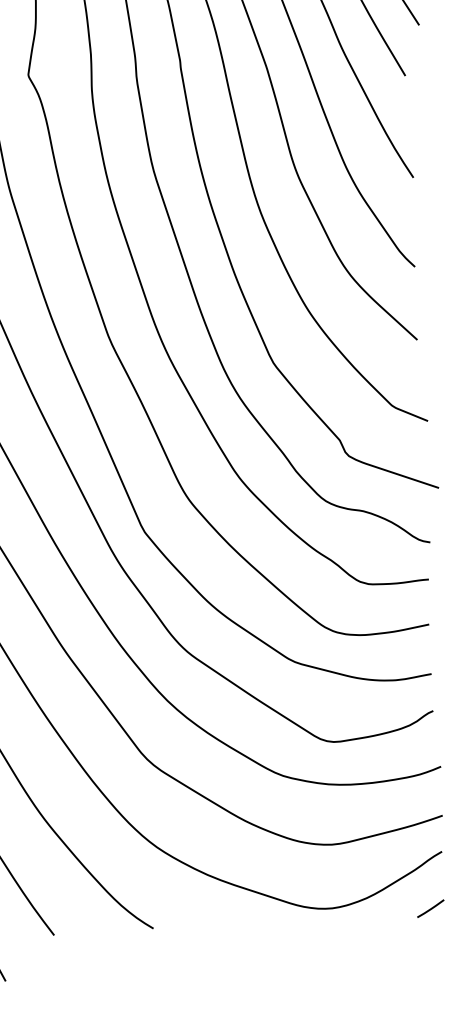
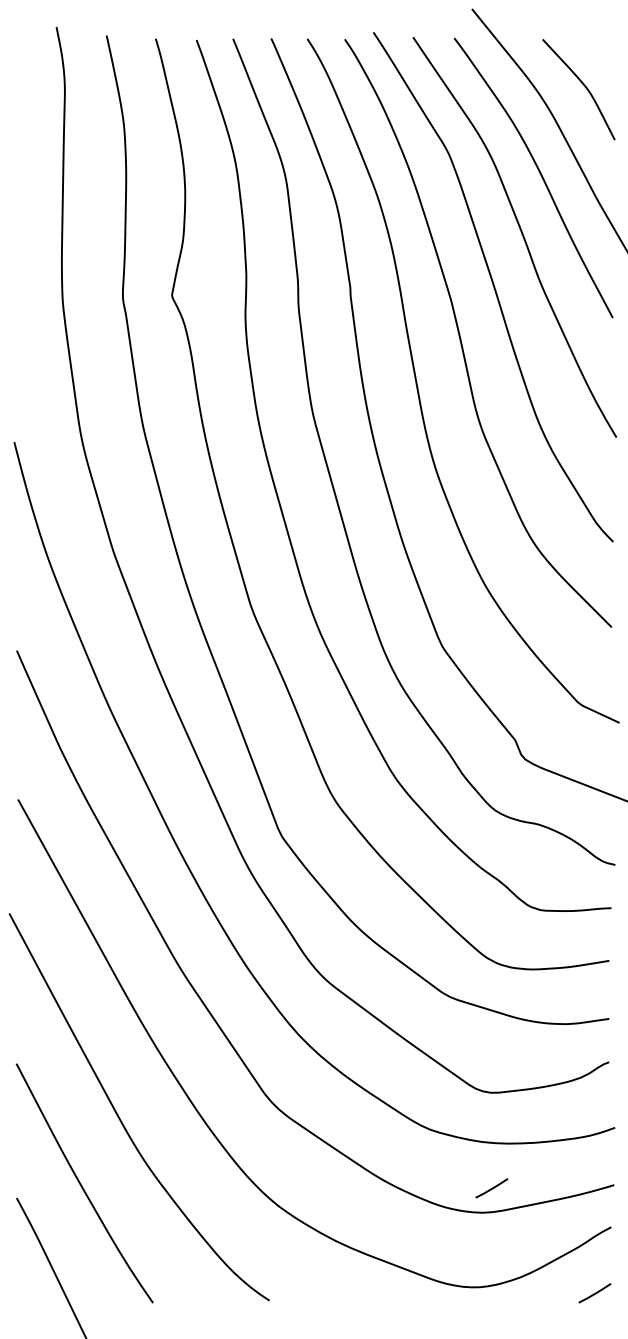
line: (338, 823) -> (491, 1188), added

